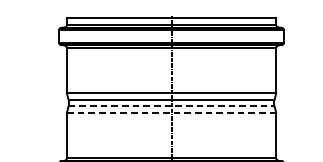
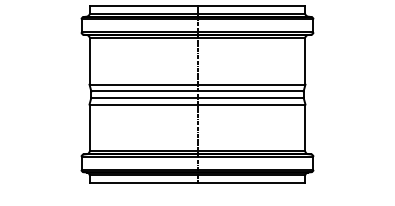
line: (171, 105) -> (197, 97), dashed -> solid
line: (171, 112) -> (197, 104), dashed -> solid

